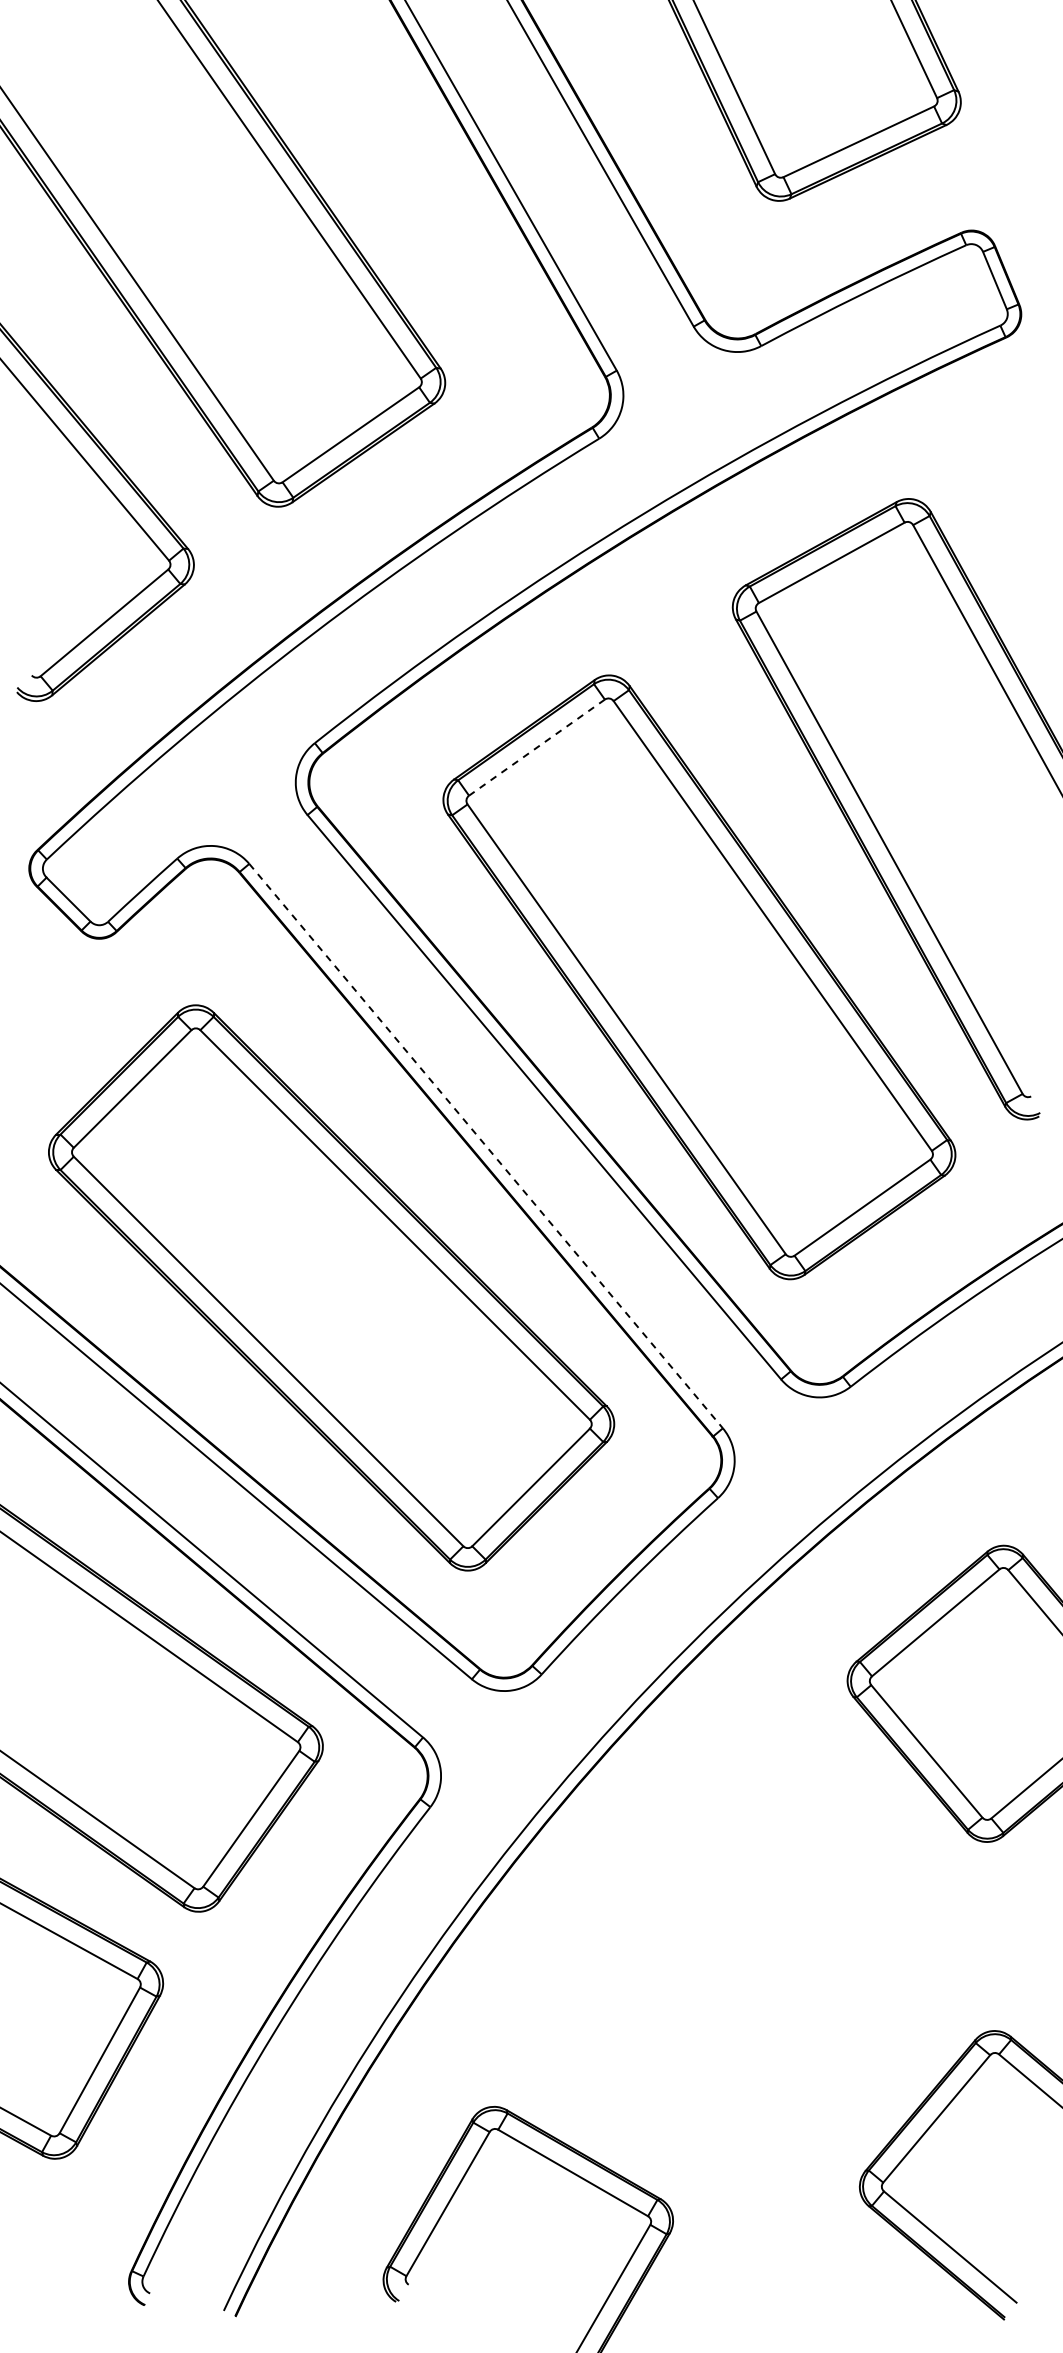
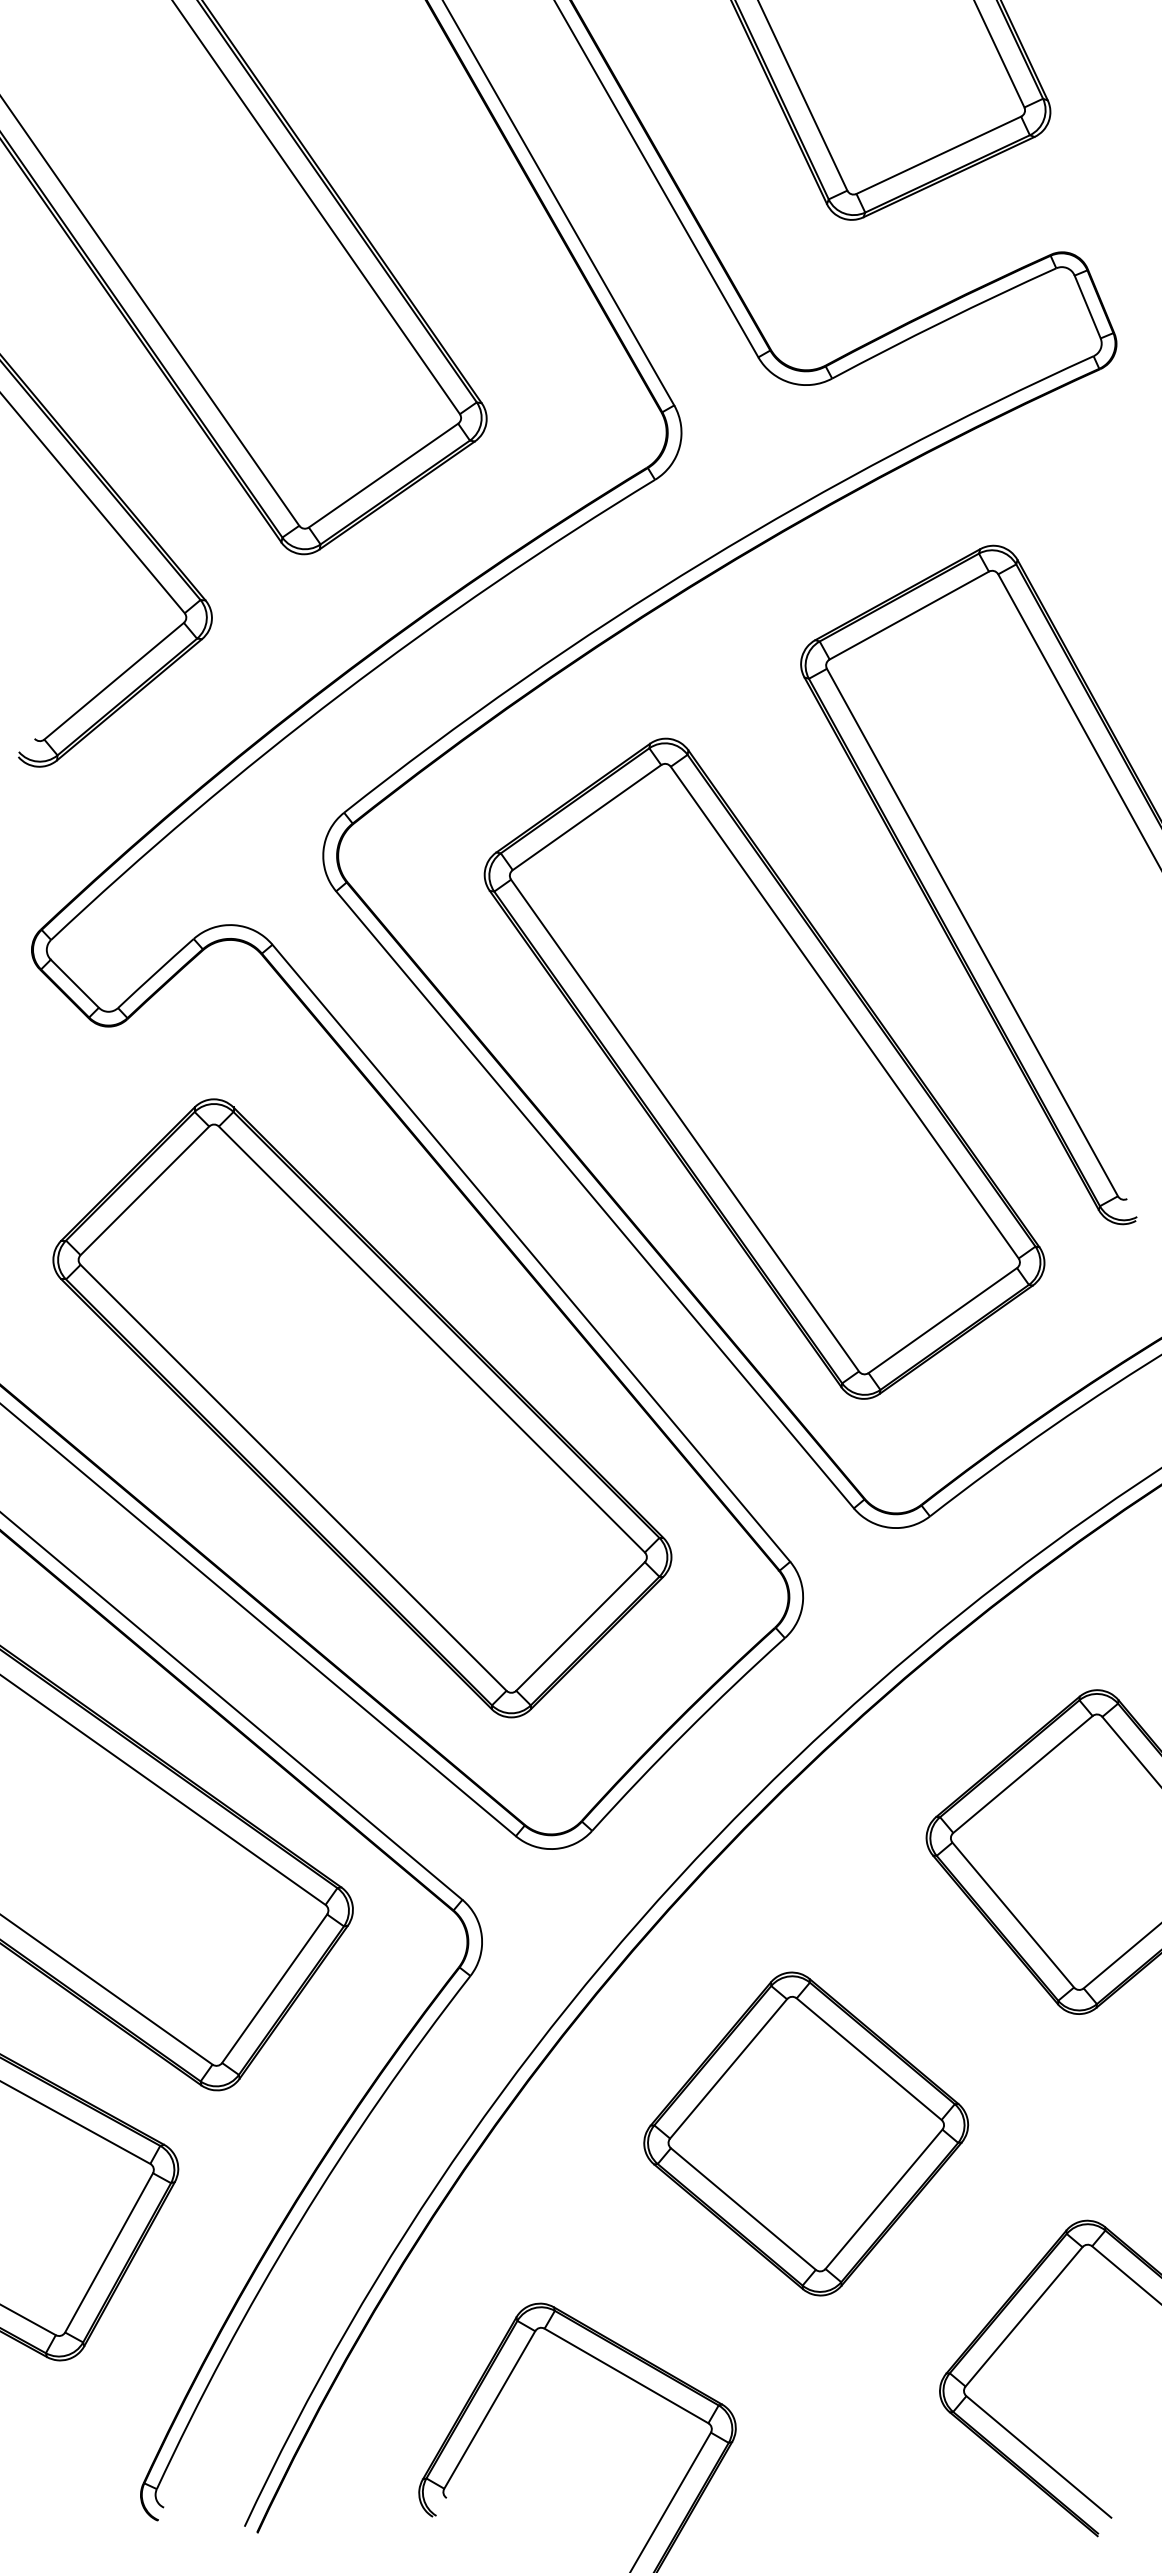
line: (536, 747) -> (586, 817), dashed -> solid
line: (486, 1146) -> (531, 1253), dashed -> solid
part: (737, 1951) -> (806, 2133), added

